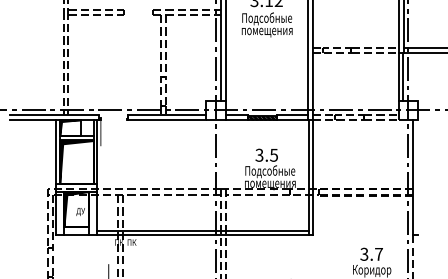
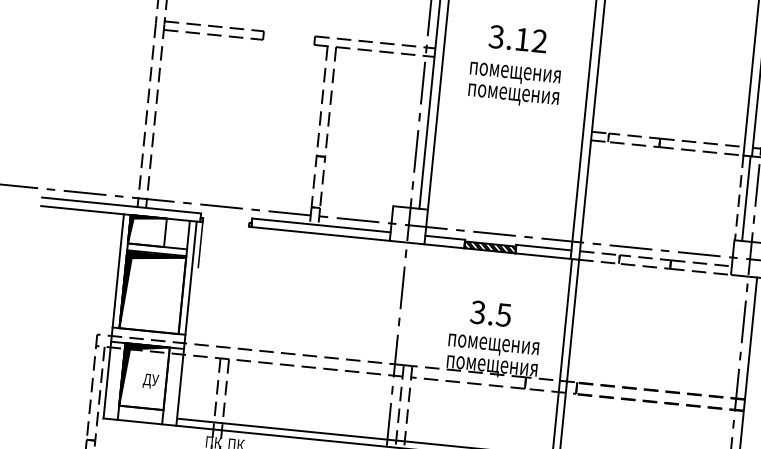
text: (266, 18) -> (514, 70), Подсобные -> помещения
line: (398, 76) -> (738, 197), solid -> dashed
text: (269, 171) -> (492, 342), Подсобные -> помещения

